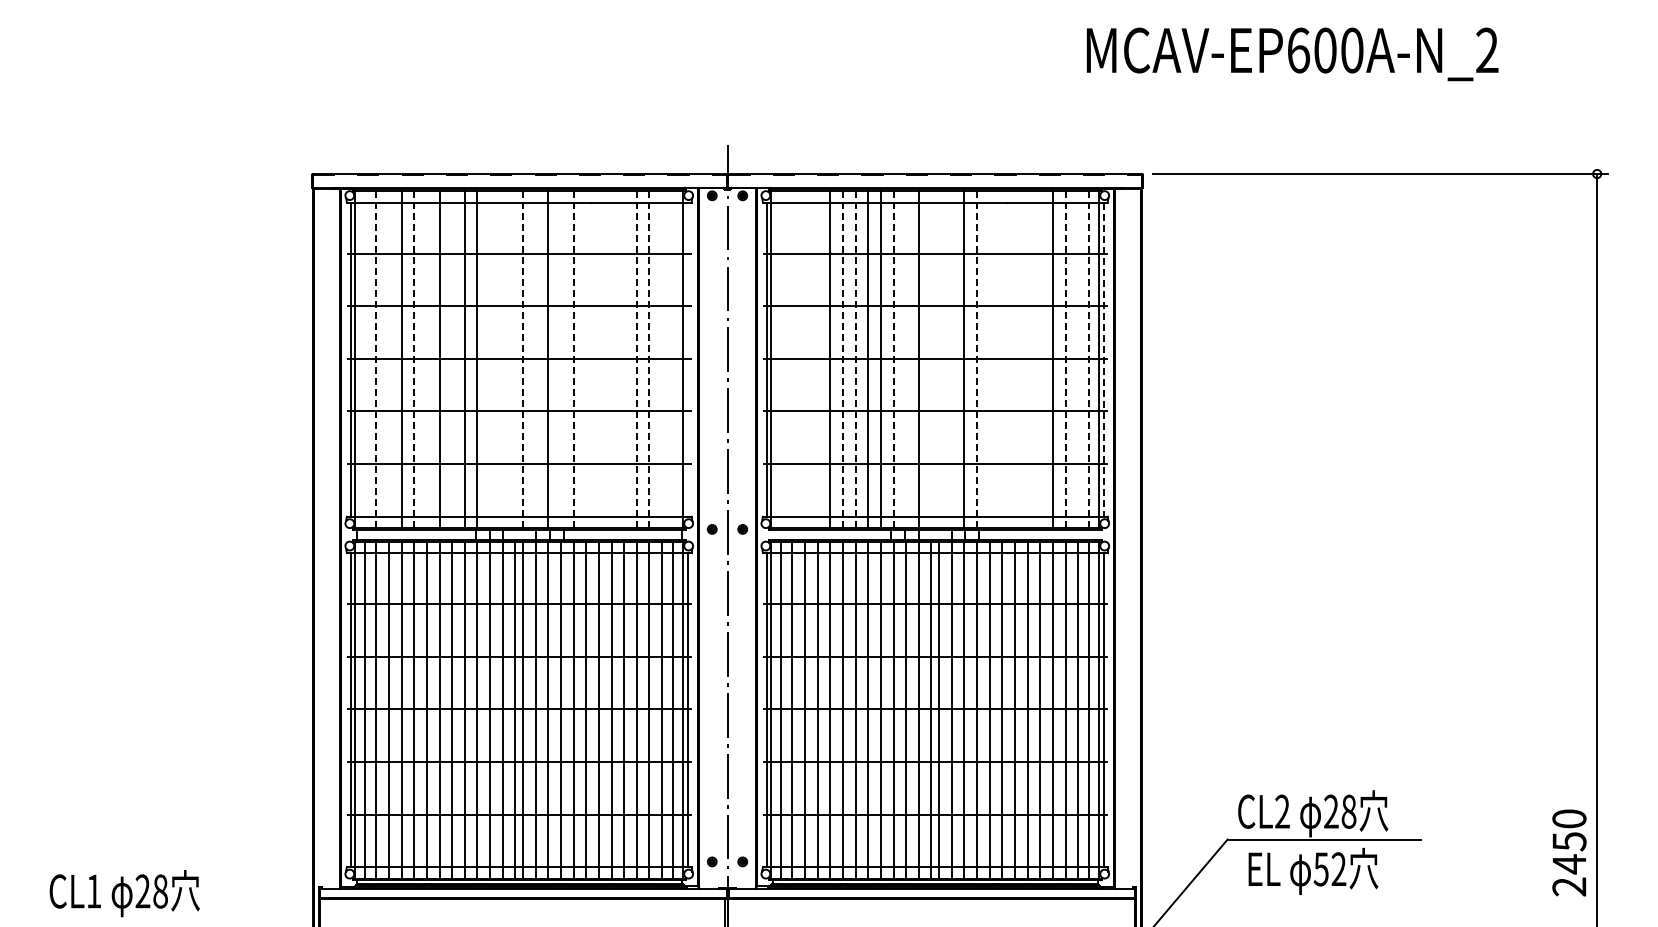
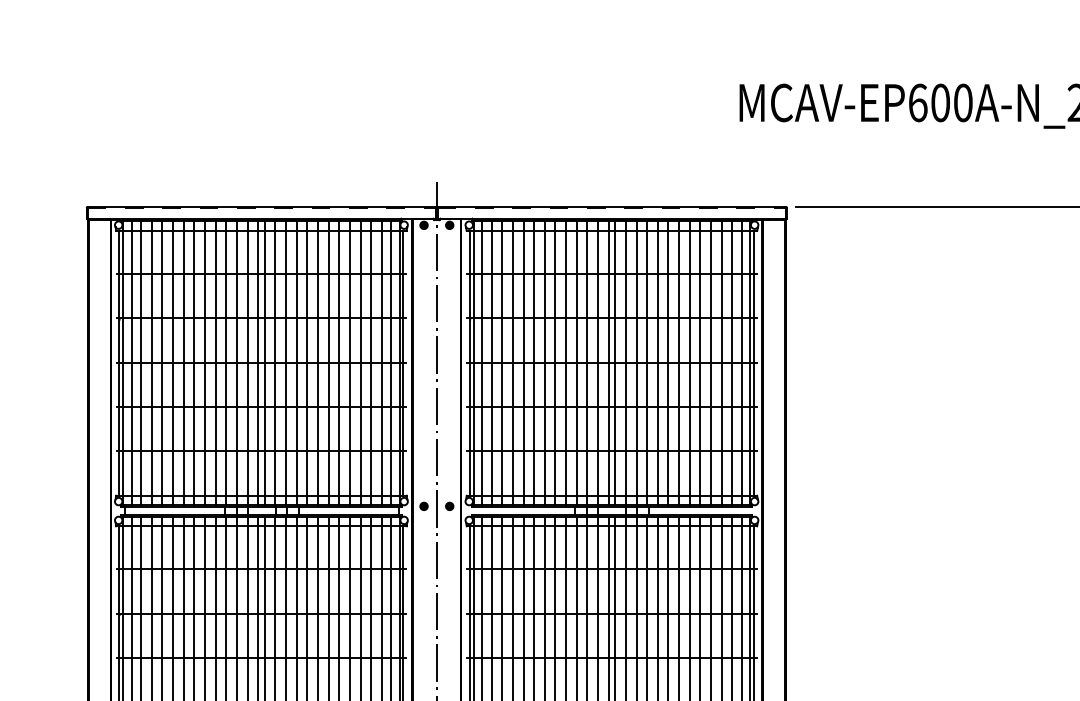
line: (365, 359) -> (131, 363), added
line: (376, 359) -> (141, 363), dashed -> solid
line: (389, 359) -> (152, 363), added
line: (414, 359) -> (173, 363), dashed -> solid
line: (426, 359) -> (183, 363), added
line: (452, 359) -> (205, 363), added
line: (490, 359) -> (237, 363), added
line: (502, 359) -> (247, 363), added
line: (515, 359) -> (258, 363), added
line: (523, 359) -> (265, 363), dashed -> solid
line: (535, 359) -> (275, 363), added
line: (561, 359) -> (297, 363), added
line: (573, 359) -> (307, 363), dashed -> solid
line: (586, 359) -> (318, 363), added
line: (598, 359) -> (328, 363), added
line: (611, 359) -> (339, 363), added
line: (624, 359) -> (350, 363), added
line: (636, 359) -> (360, 363), dashed -> solid
line: (649, 359) -> (371, 363), dashed -> solid
line: (662, 359) -> (382, 363), added
line: (673, 359) -> (391, 363), added
line: (687, 359) -> (403, 363), added
line: (781, 359) -> (482, 363), added
line: (792, 359) -> (491, 363), added
line: (805, 359) -> (502, 363), added
line: (817, 359) -> (512, 363), added
line: (842, 359) -> (533, 363), dashed -> solid
line: (855, 359) -> (544, 363), dashed -> solid
line: (893, 359) -> (576, 363), dashed -> solid
line: (906, 359) -> (587, 363), added
line: (931, 359) -> (608, 363), added
line: (939, 359) -> (615, 363), added
line: (951, 359) -> (625, 363), added
line: (977, 359) -> (647, 363), dashed -> solid
line: (989, 359) -> (657, 363), added
line: (1002, 359) -> (668, 363), added
line: (1015, 359) -> (679, 363), added
line: (1027, 359) -> (689, 363), added
line: (1040, 359) -> (700, 363), added
line: (1065, 359) -> (721, 363), dashed -> solid
line: (1078, 359) -> (732, 363), added
line: (1089, 359) -> (741, 363), dashed -> solid
line: (1103, 360) -> (753, 364), dashed -> solid

